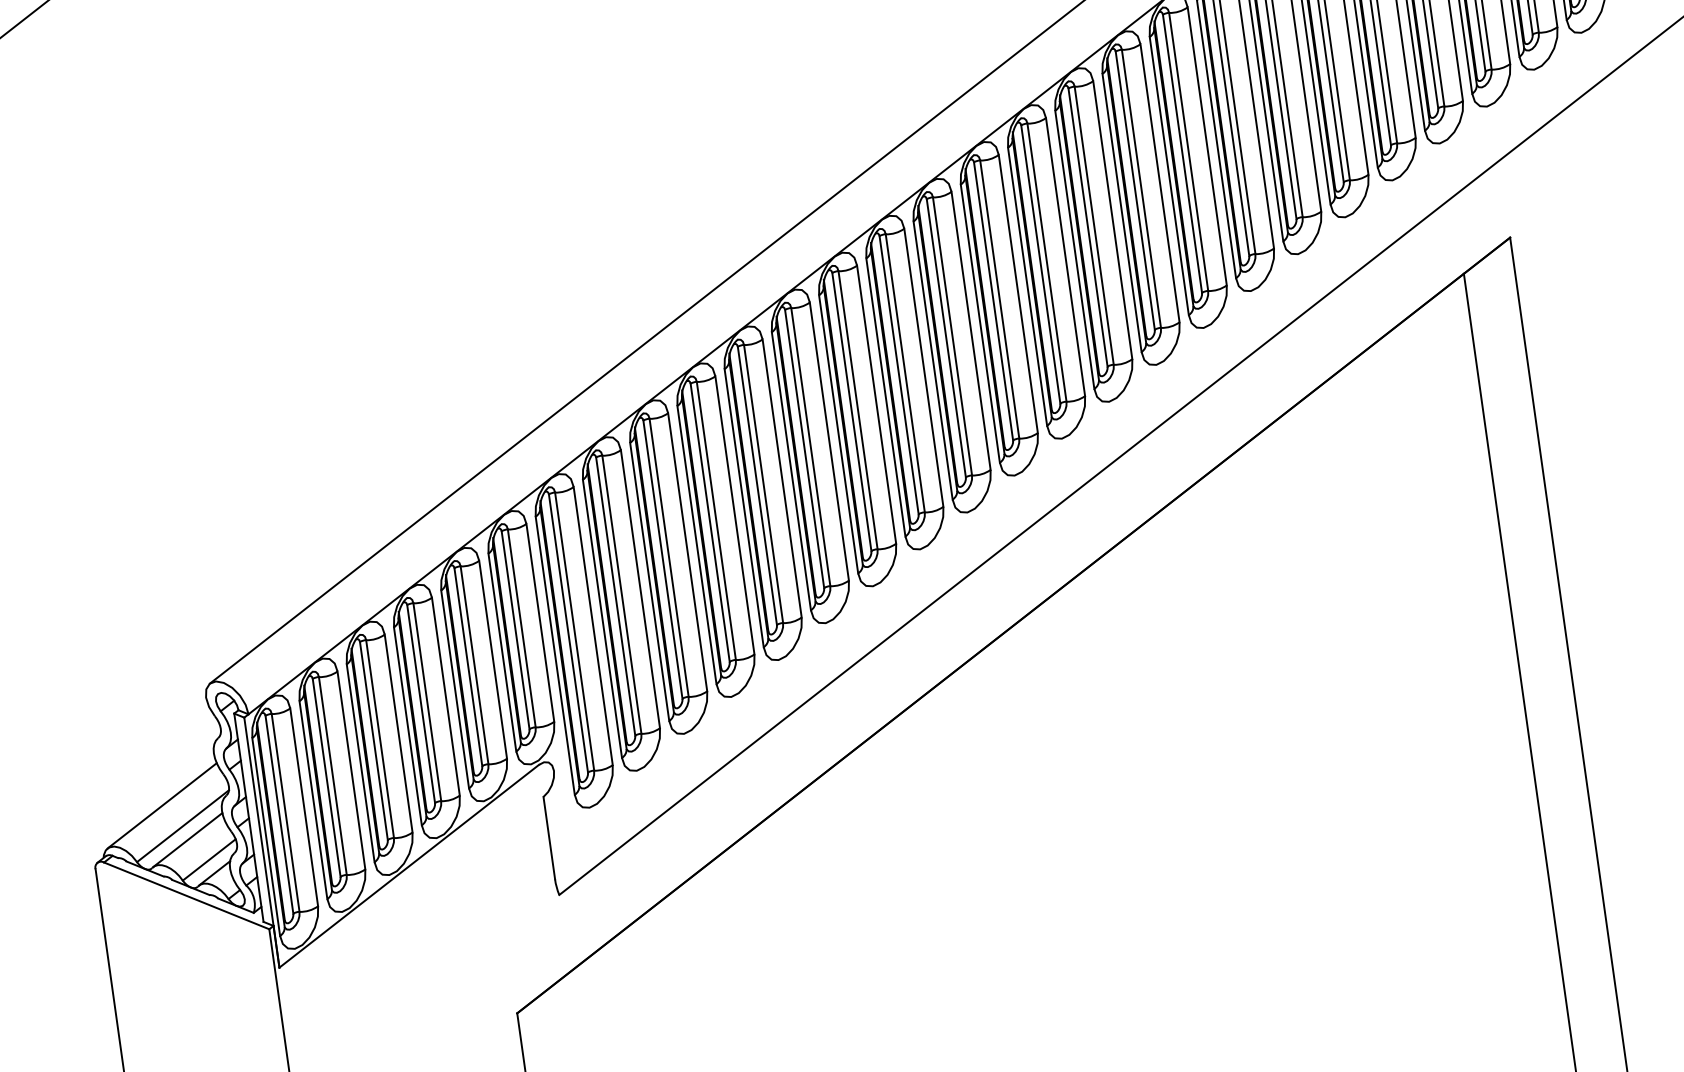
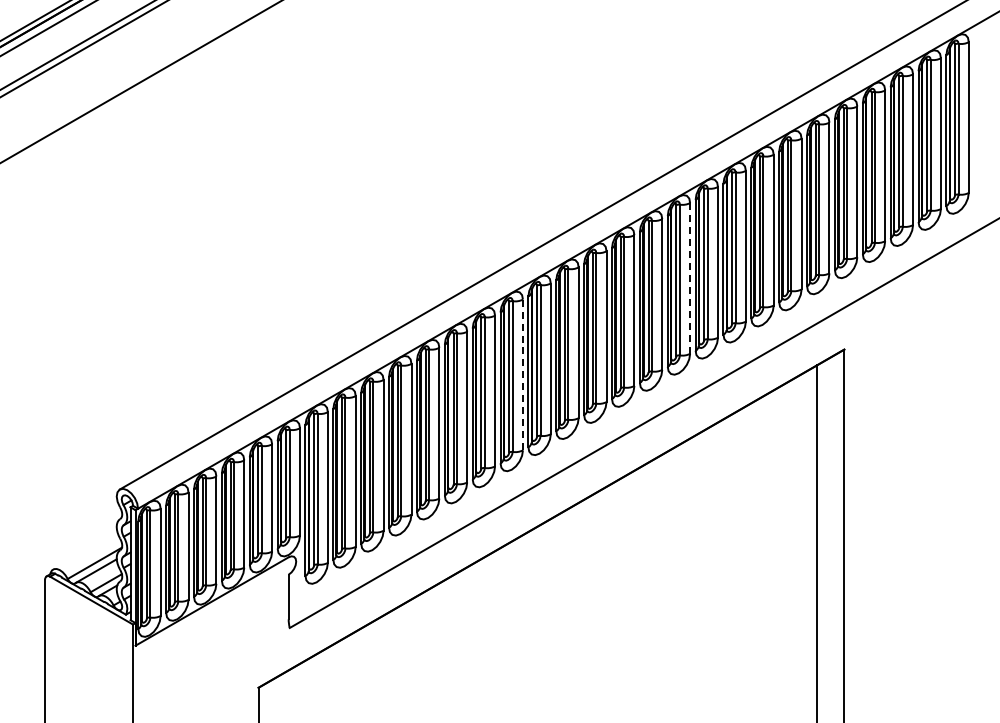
line: (1207, 146) -> (690, 278), solid -> dashed
line: (923, 368) -> (522, 375), solid -> dashed
line: (162, 804) -> (85, 550), removed

